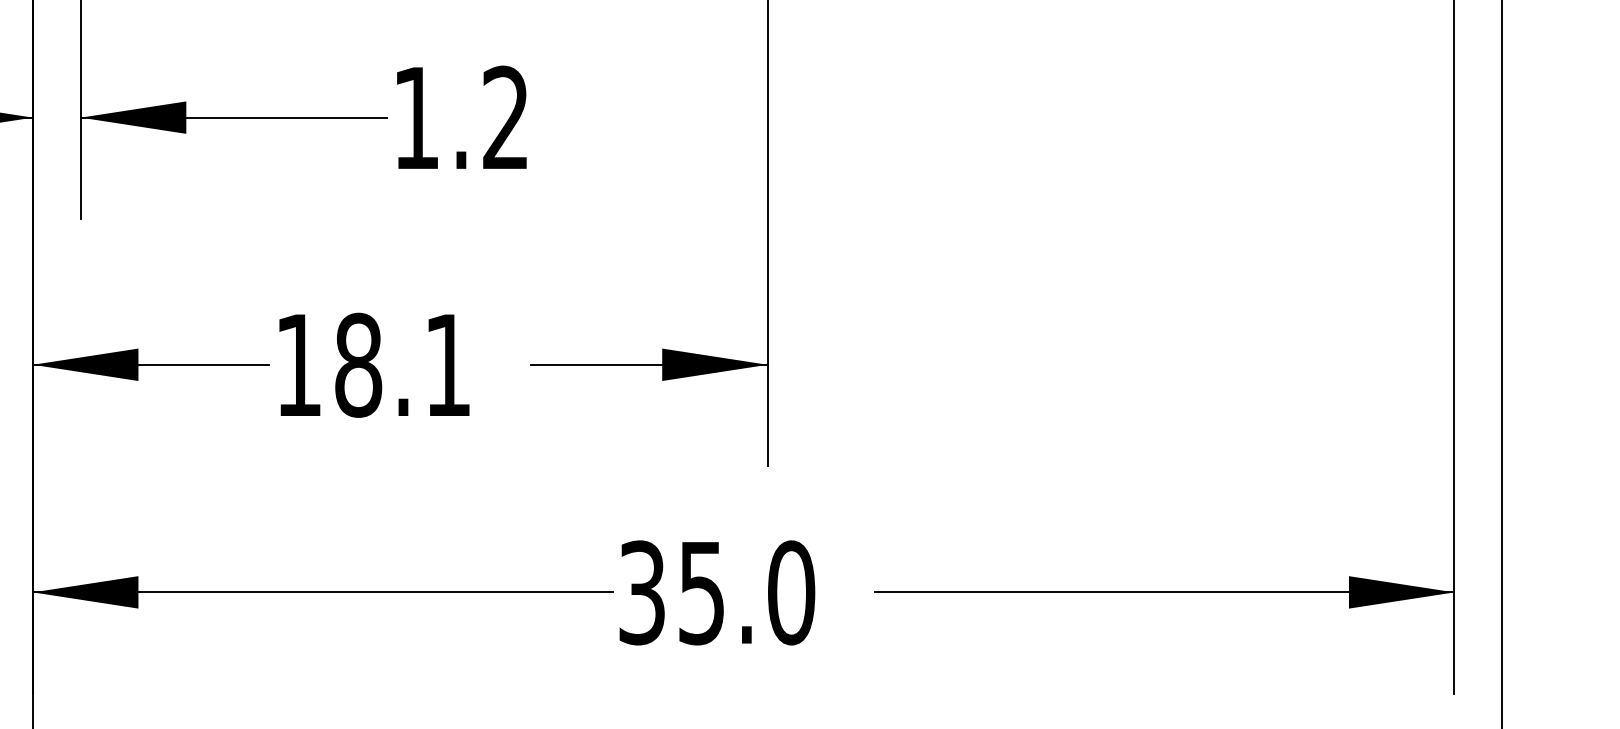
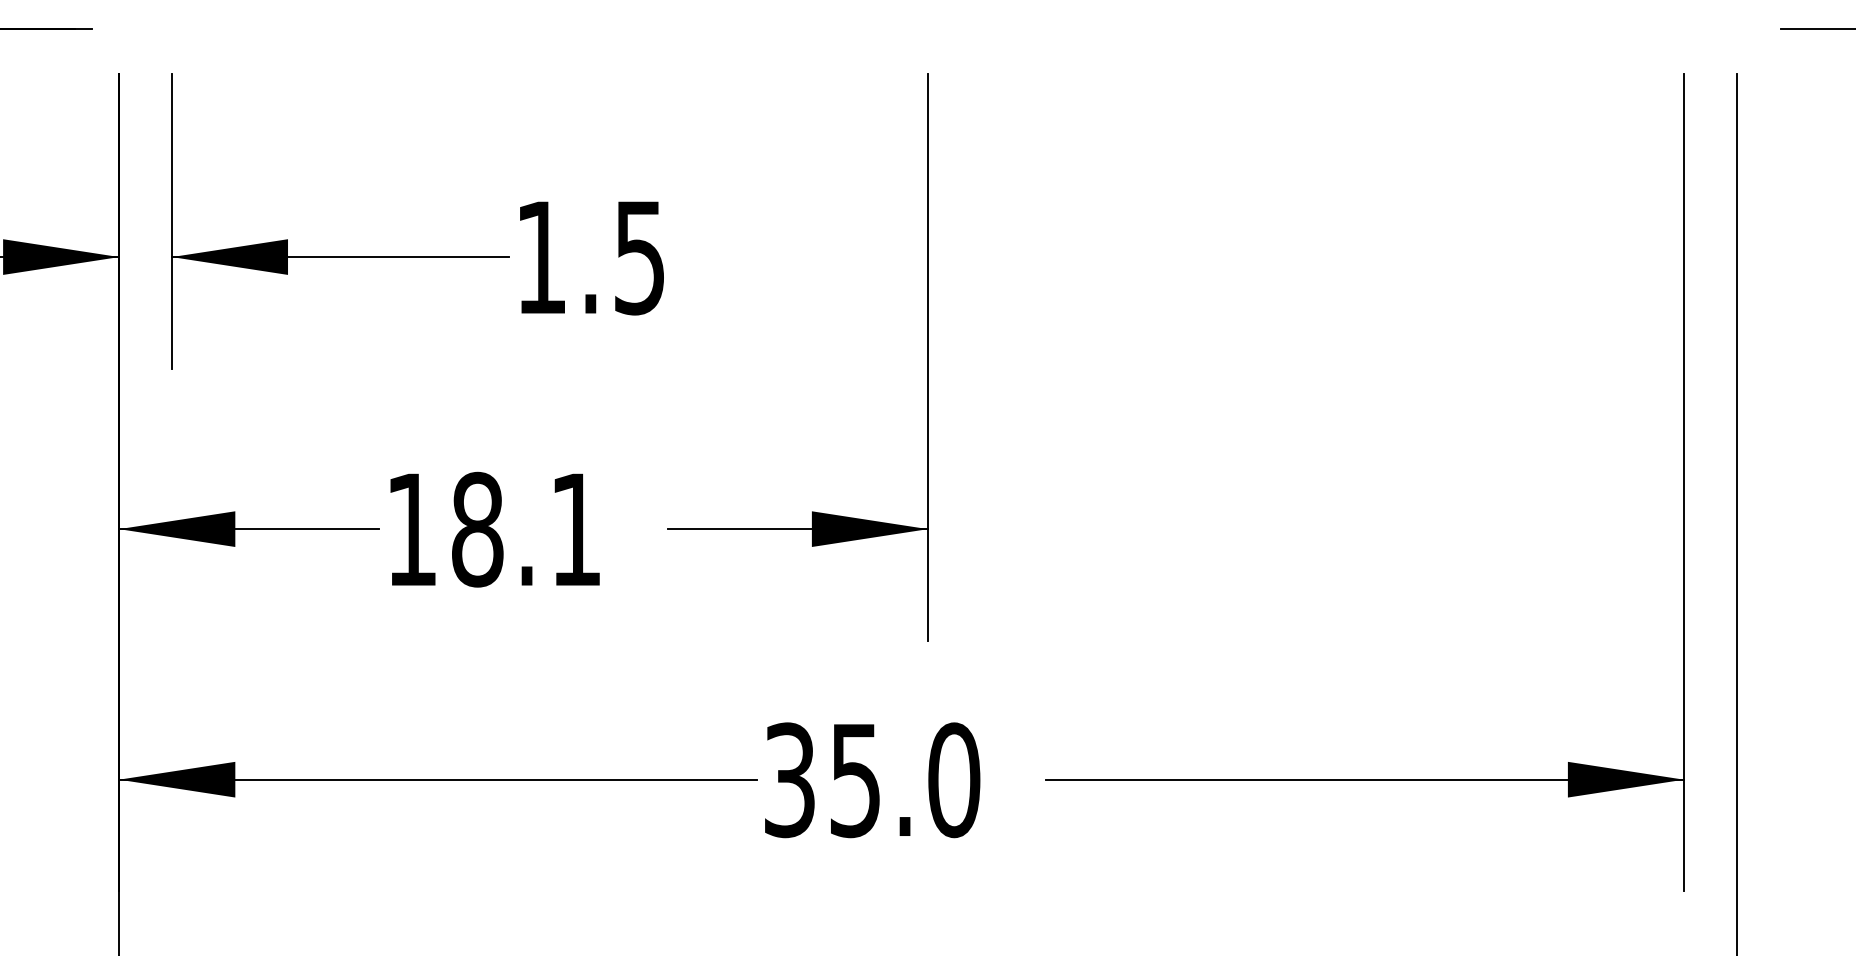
text: (504, 118) -> (638, 257), 1.2 -> 1.5

